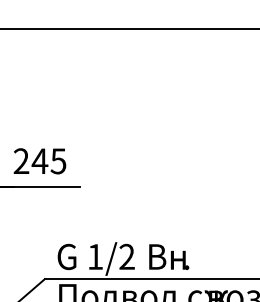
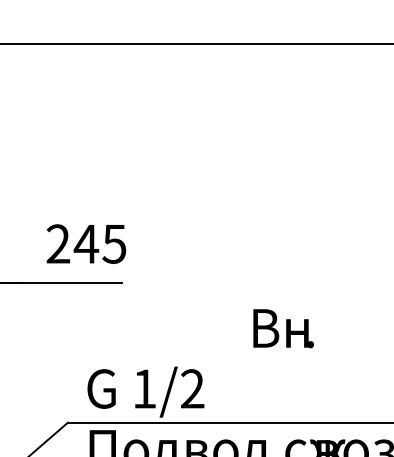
text: (39, 161) -> (85, 244), moved
text: (169, 256) -> (284, 327), moved

